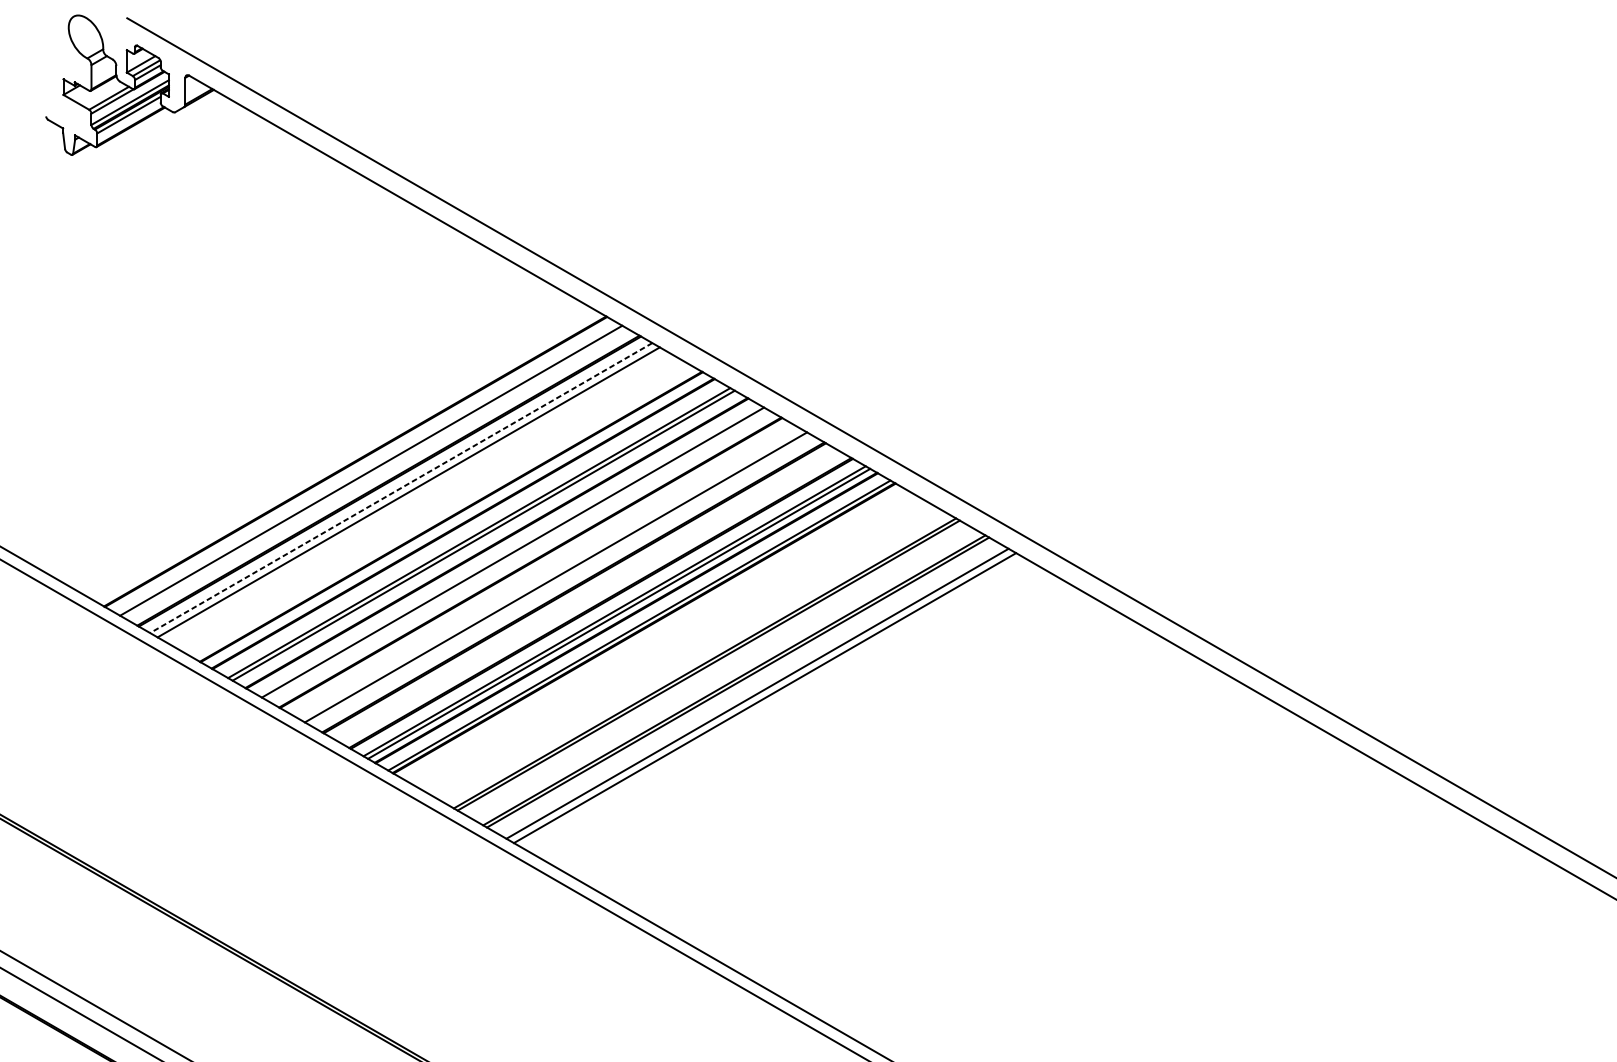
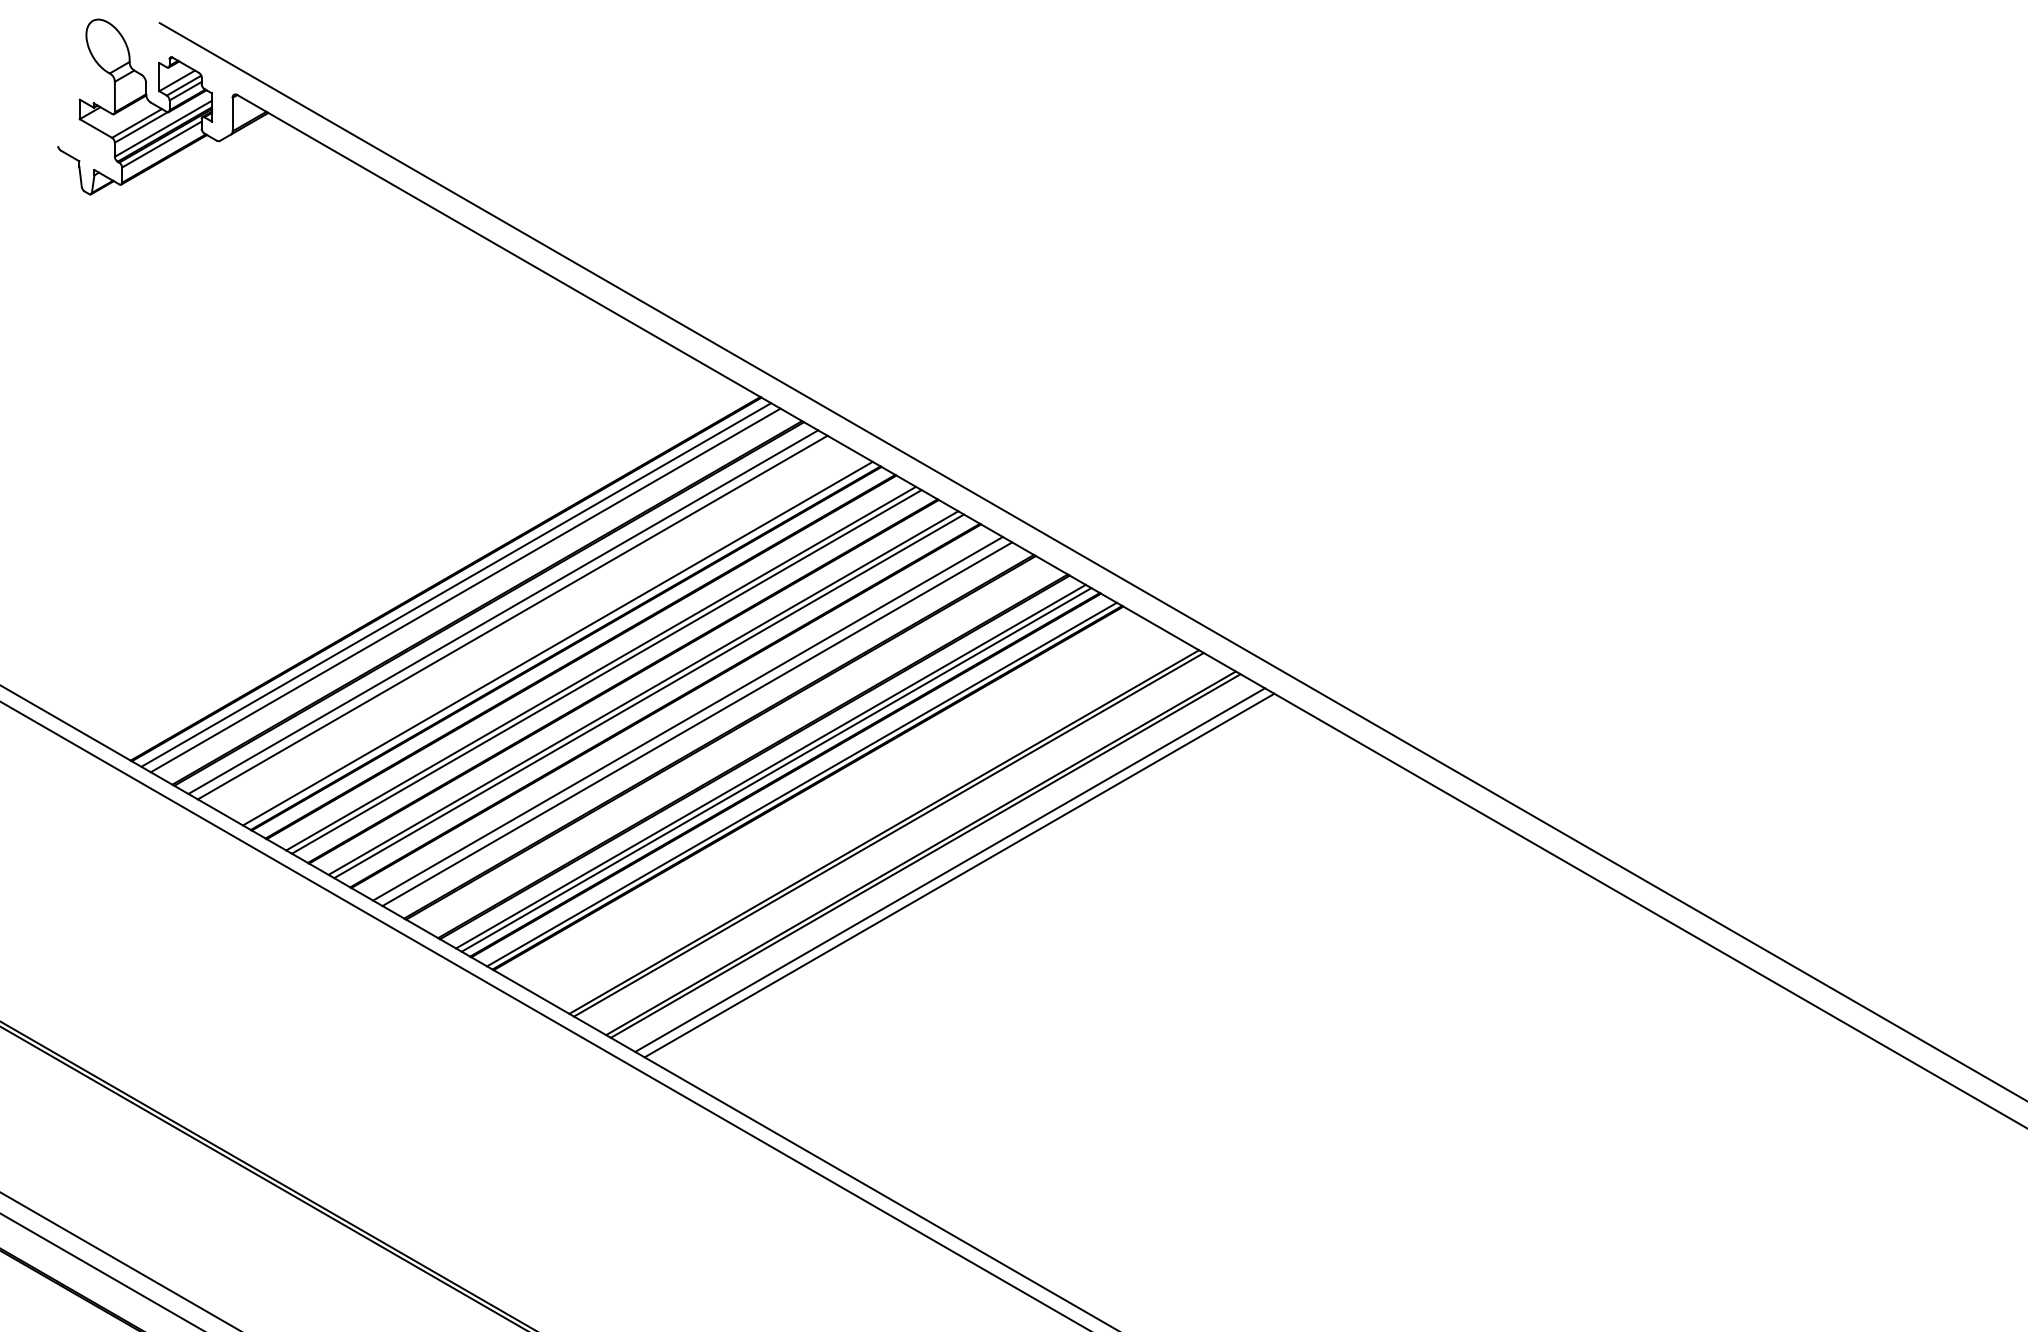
line: (363, 466) -> (456, 584), added
line: (401, 488) -> (503, 612), dashed -> solid
line: (444, 513) -> (557, 643), added
line: (517, 555) -> (649, 696), added
line: (548, 572) -> (687, 718), added

